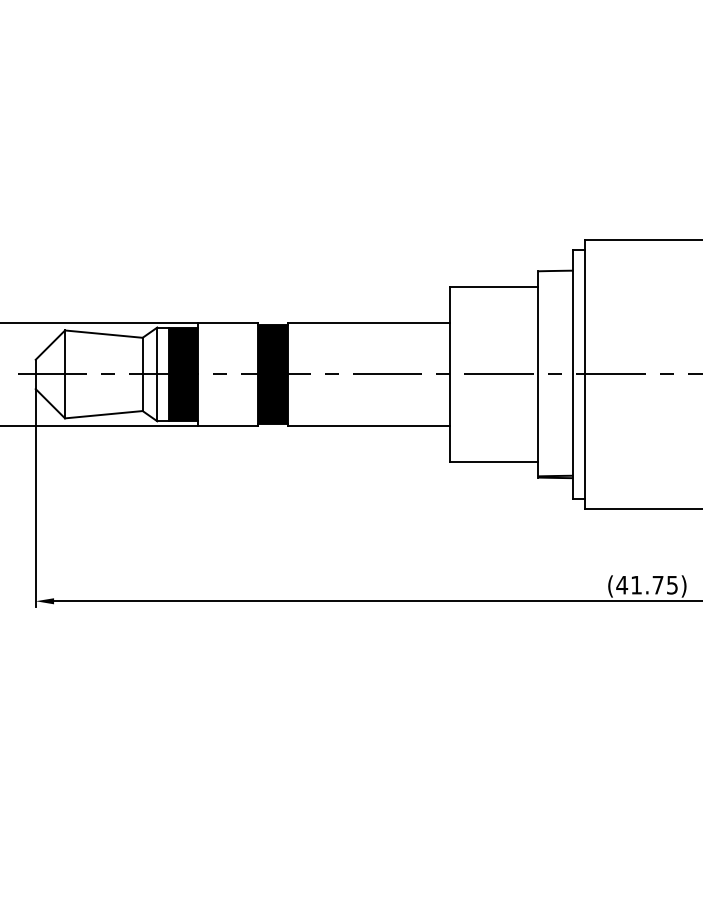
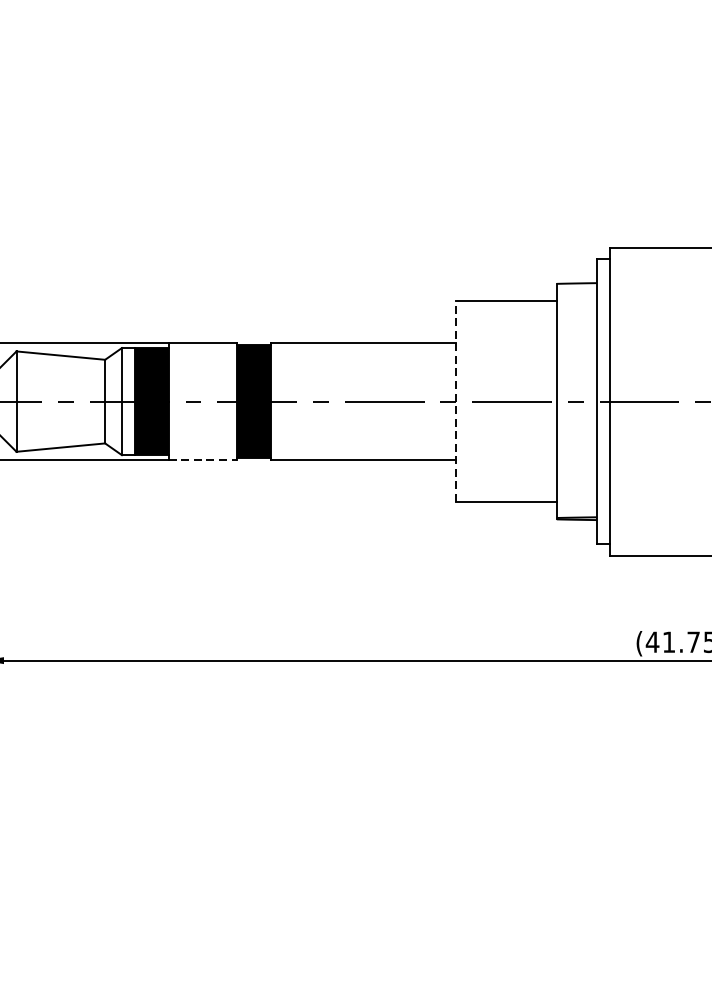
line: (450, 374) -> (456, 401), solid -> dashed
line: (228, 425) -> (203, 459), solid -> dashed

